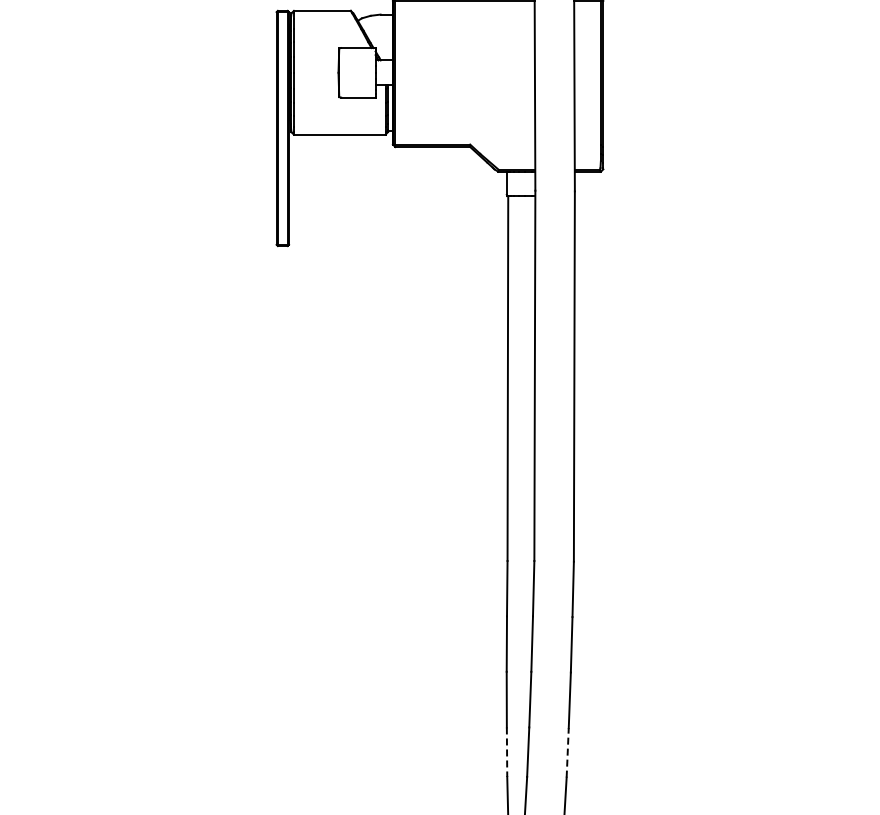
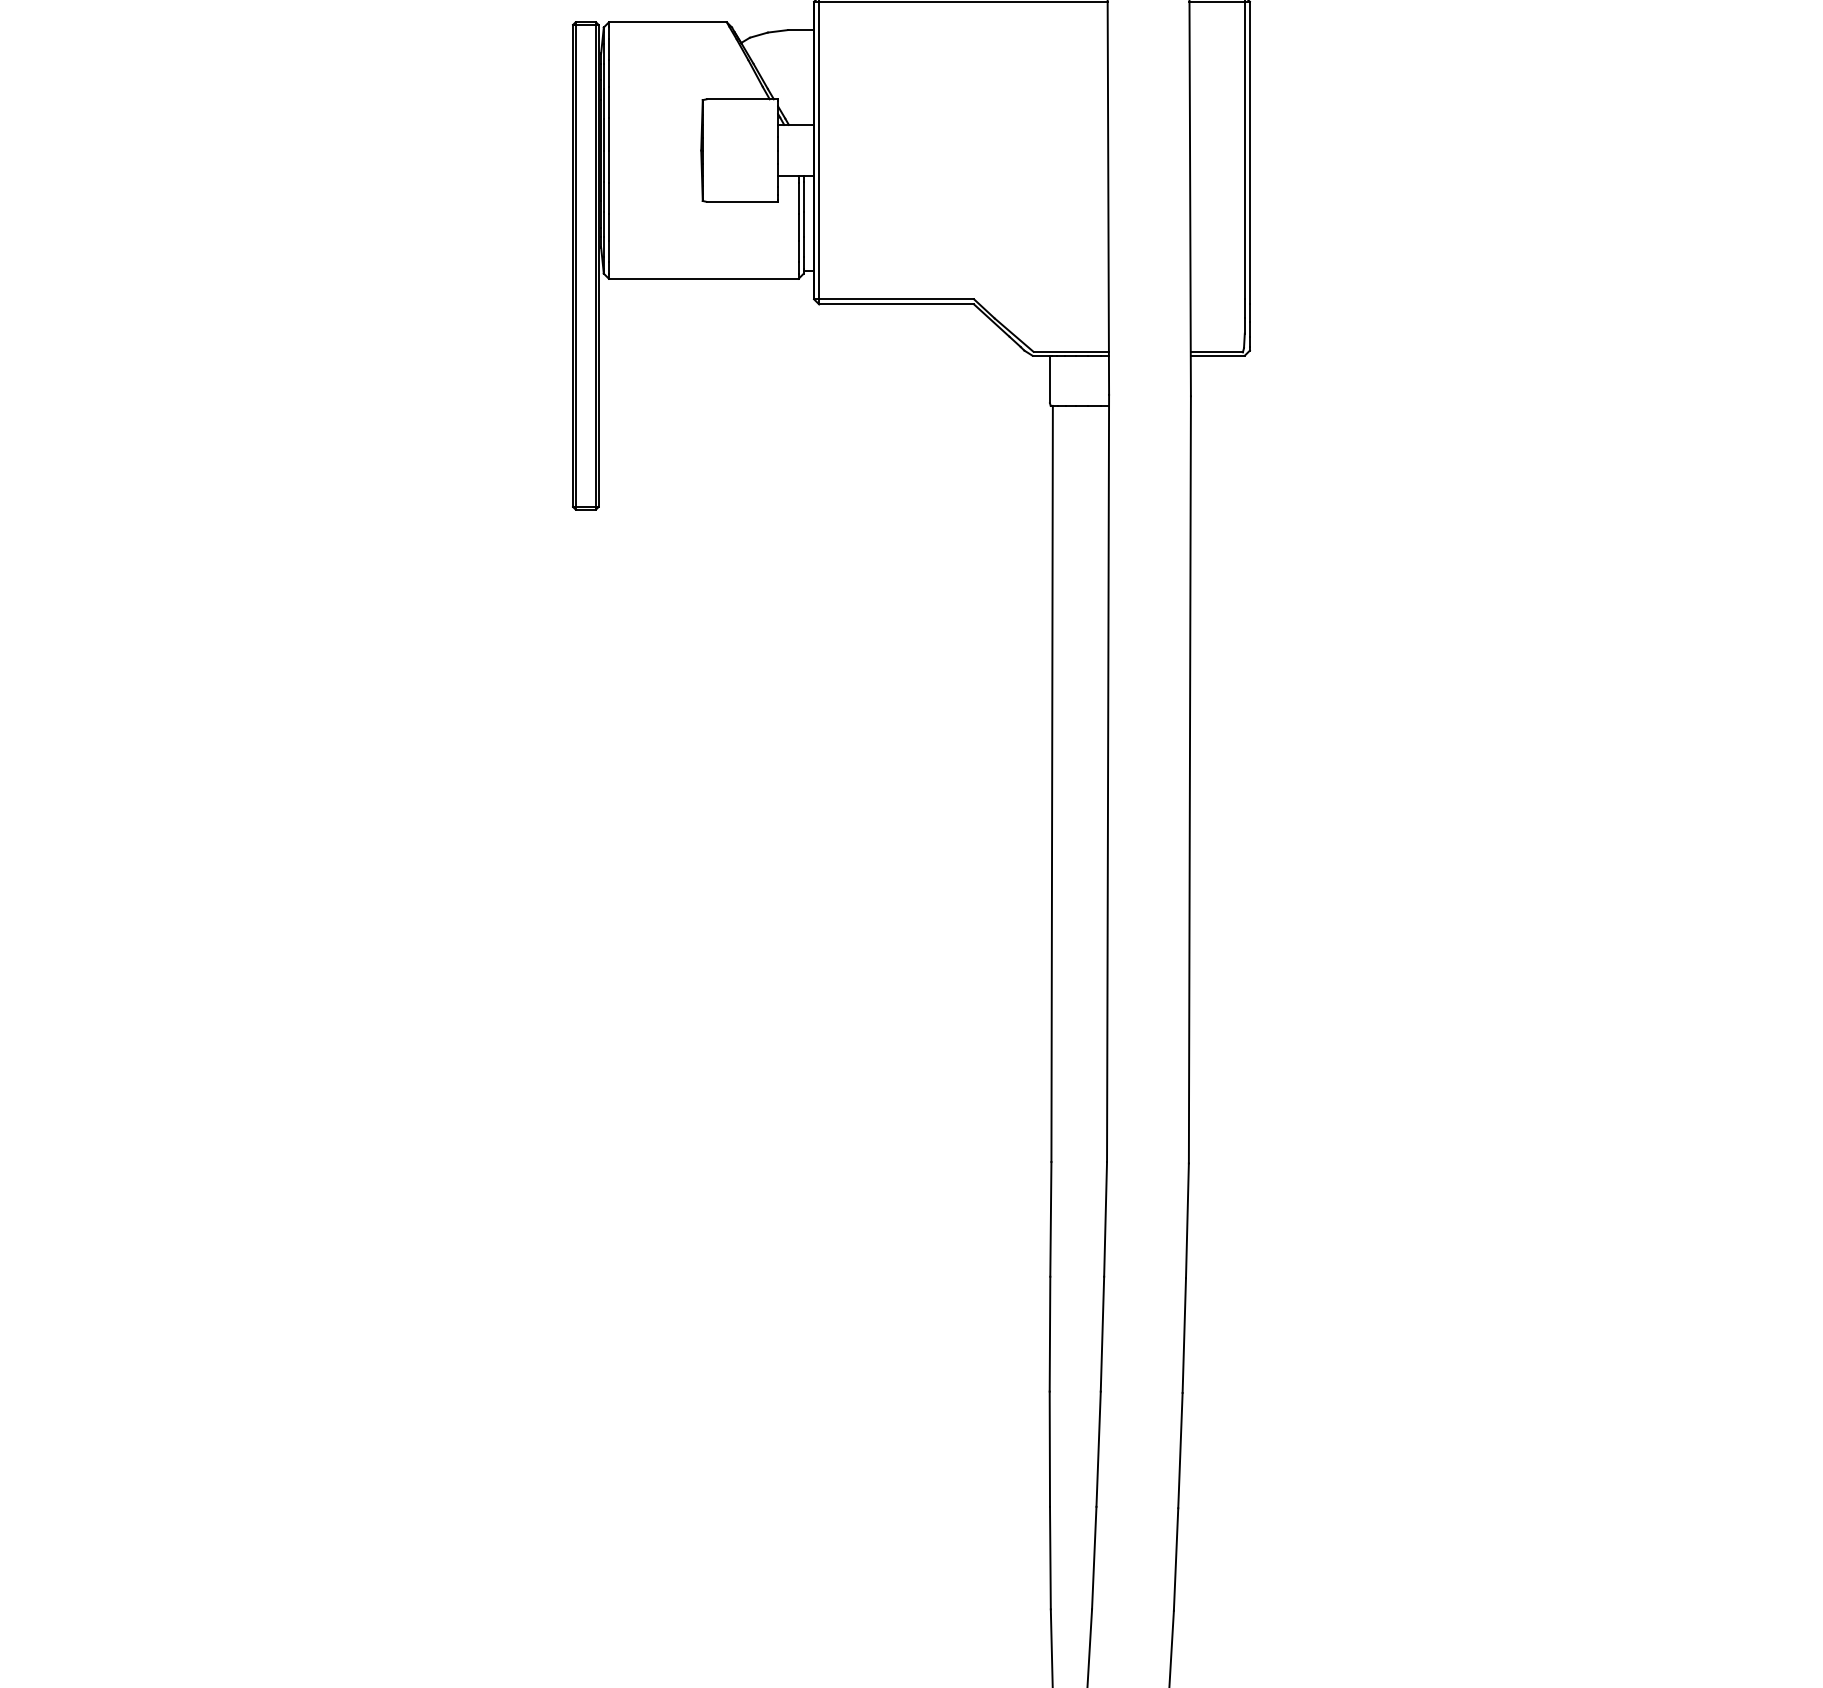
line: (507, 752) -> (1051, 1558), dashed -> solid
line: (567, 752) -> (1175, 1558), dashed -> solid

